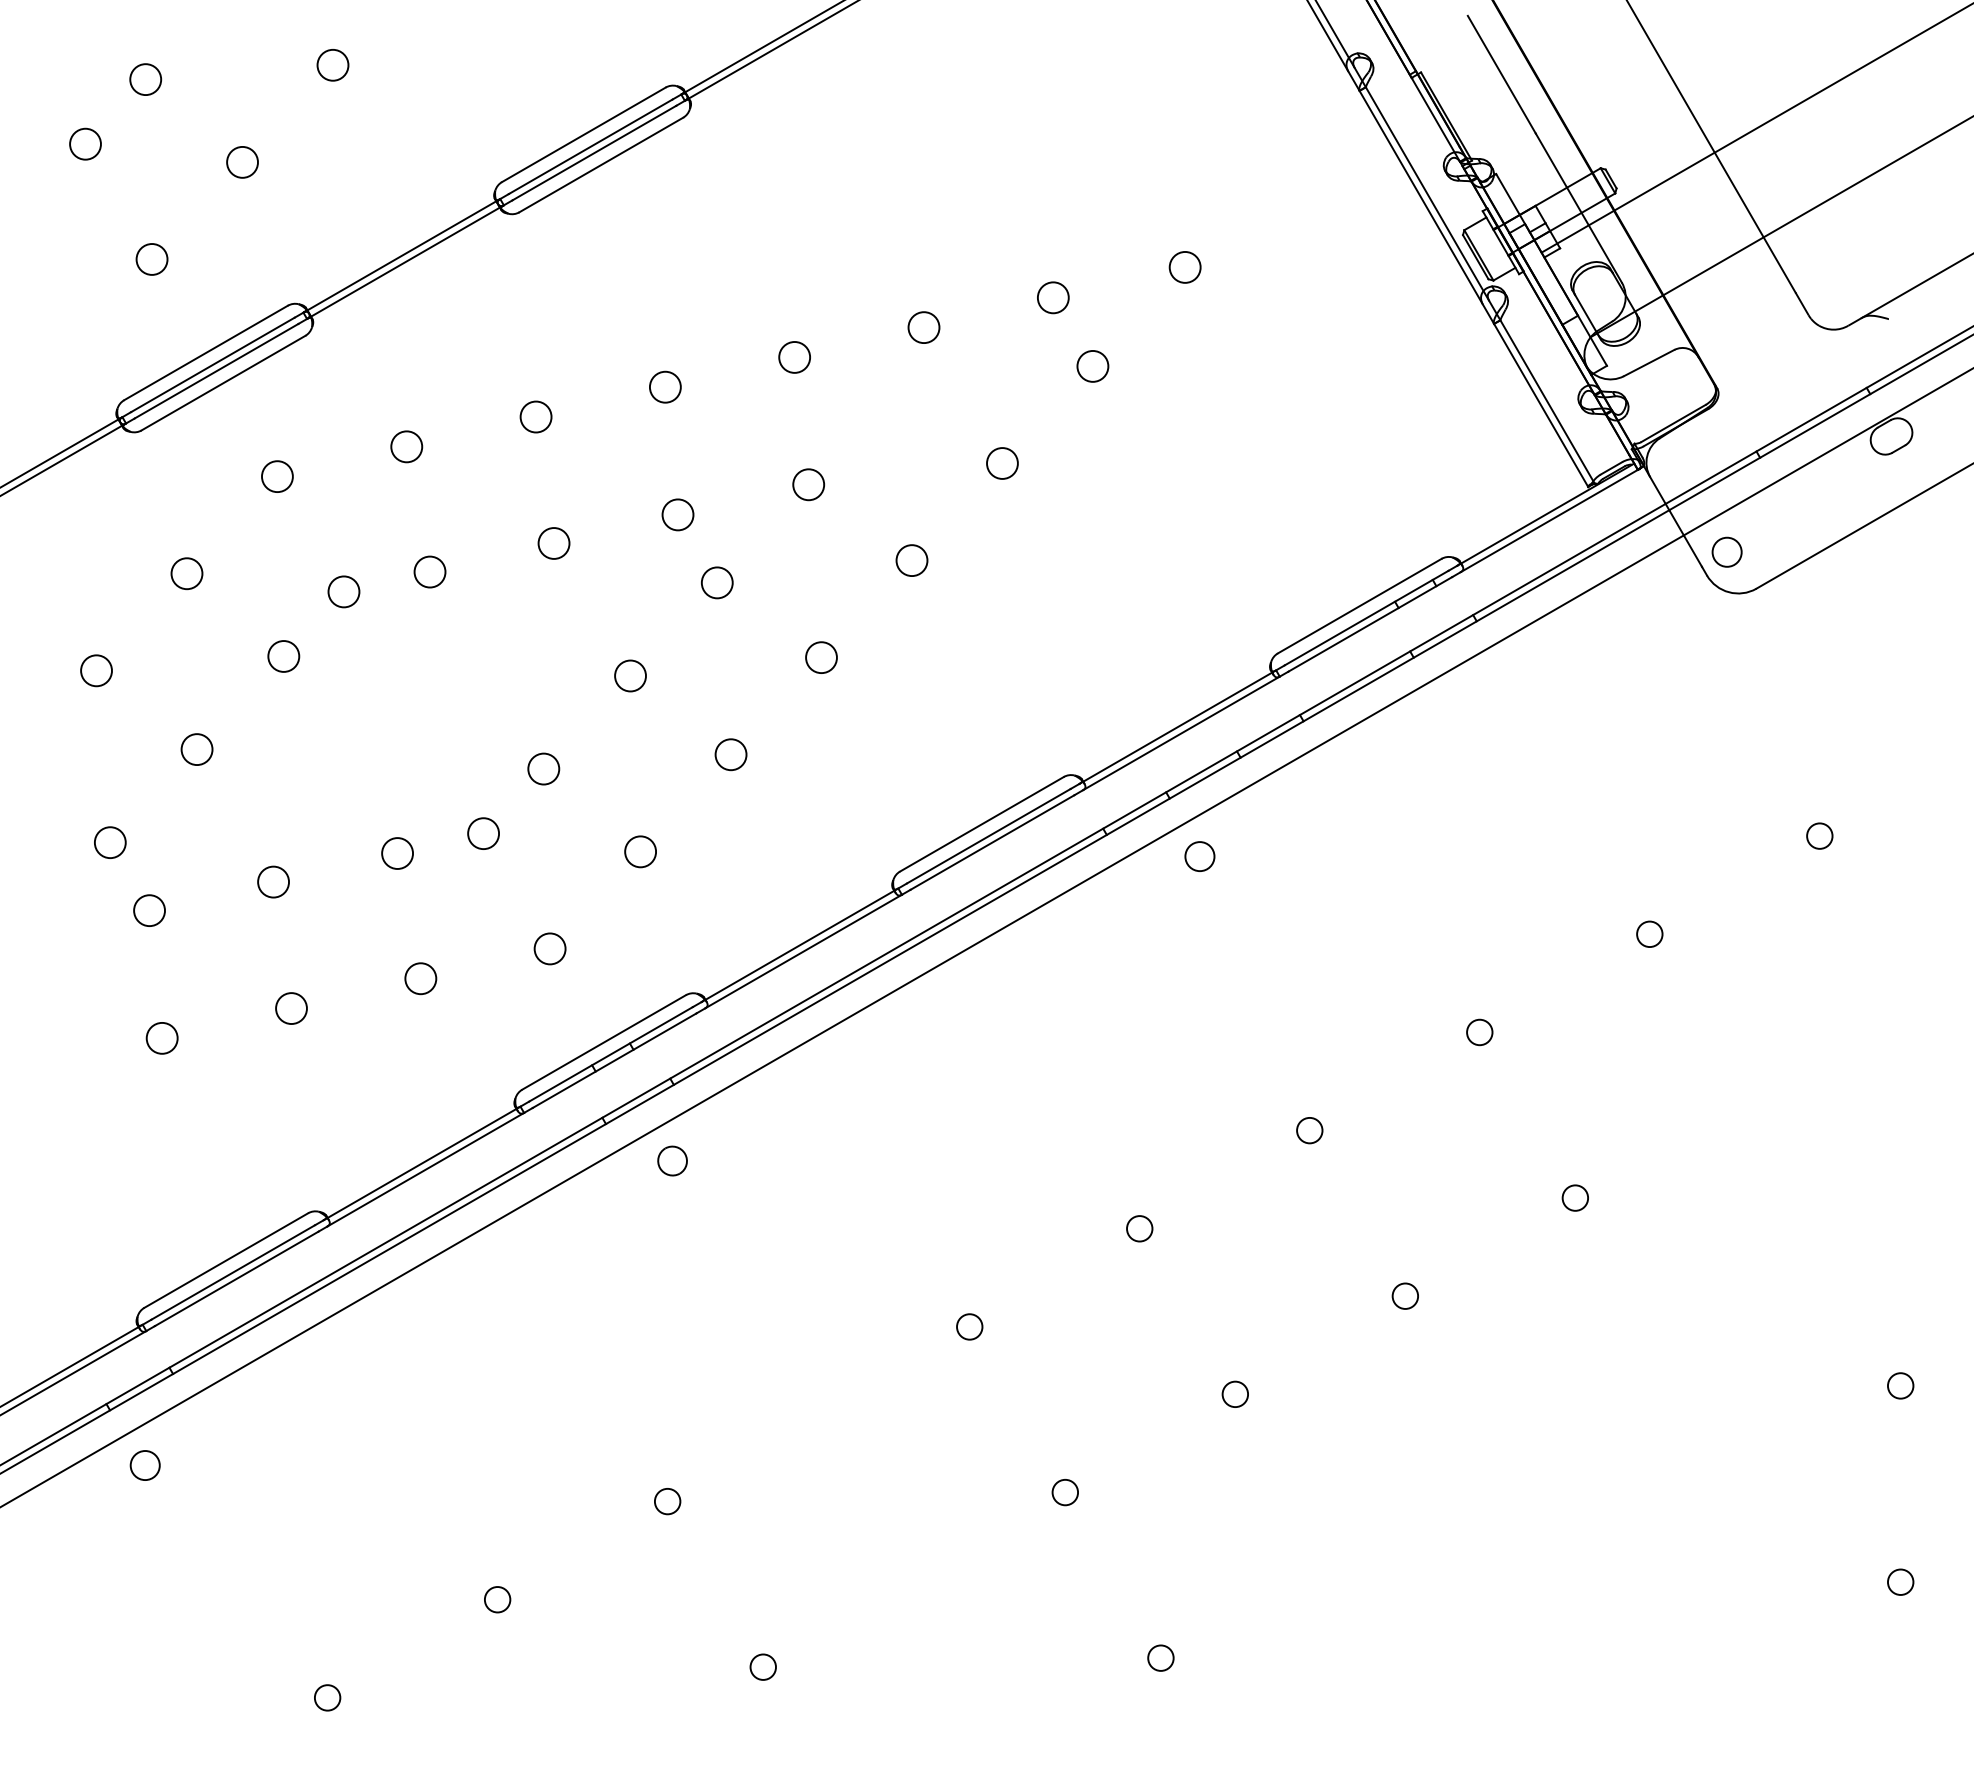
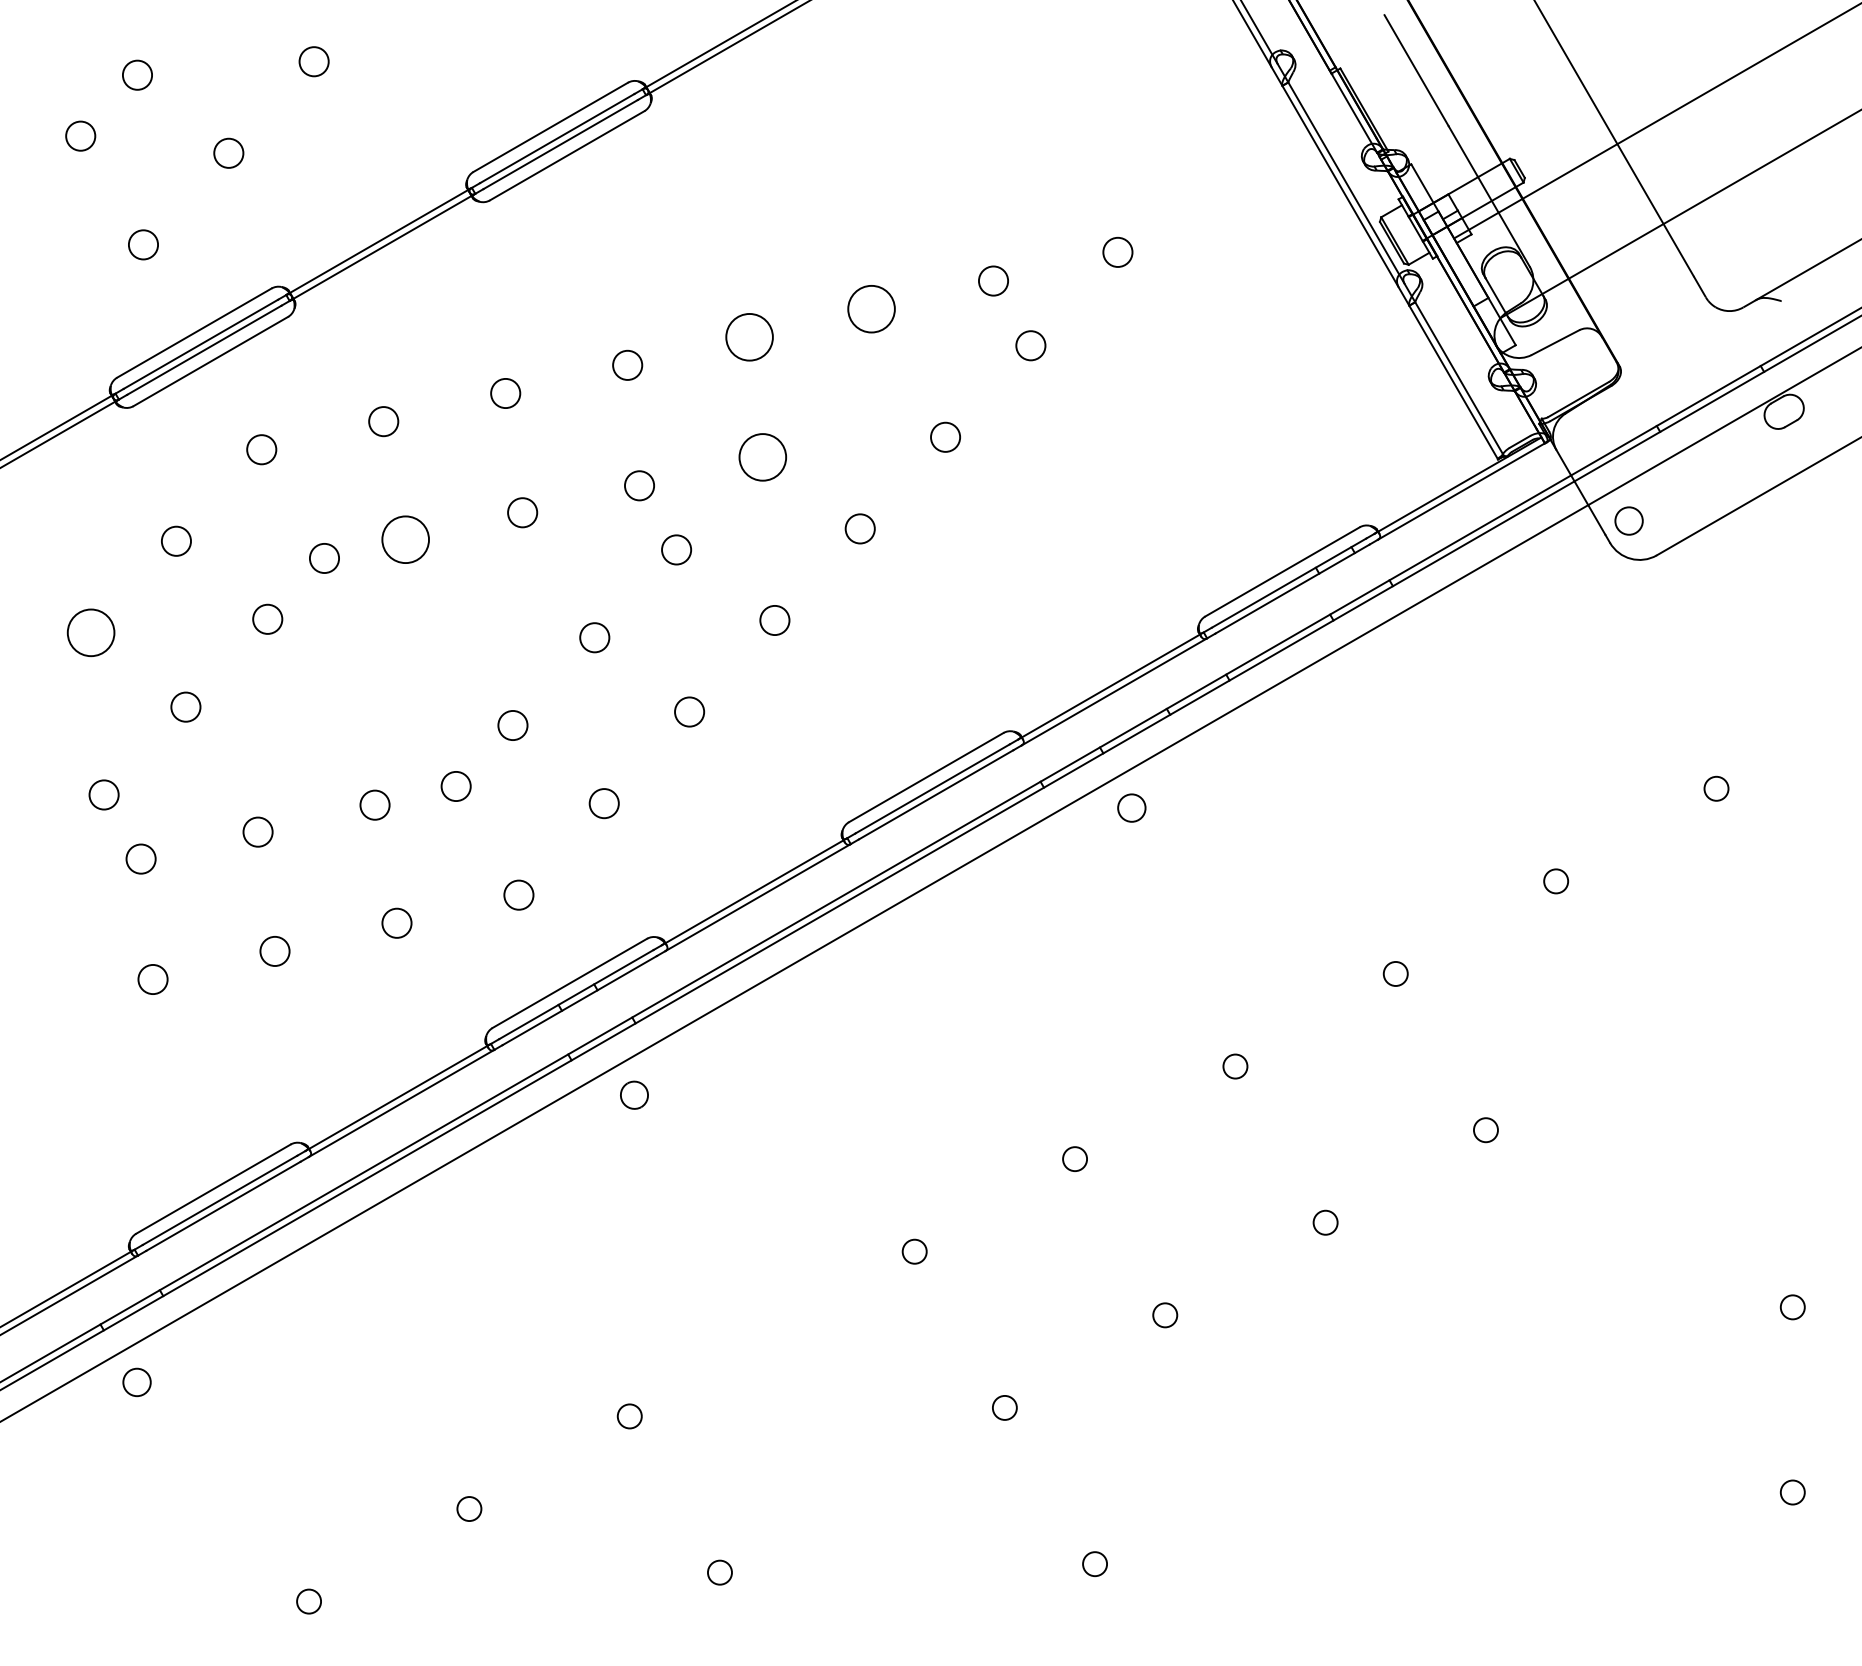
circle: (923, 327) -> (871, 309), size x1.6
circle: (794, 357) -> (749, 337), size x1.6
circle: (808, 484) -> (762, 457), size x1.6
circle: (429, 571) -> (405, 539), size x1.6
circle: (96, 670) -> (91, 632), size x1.6

